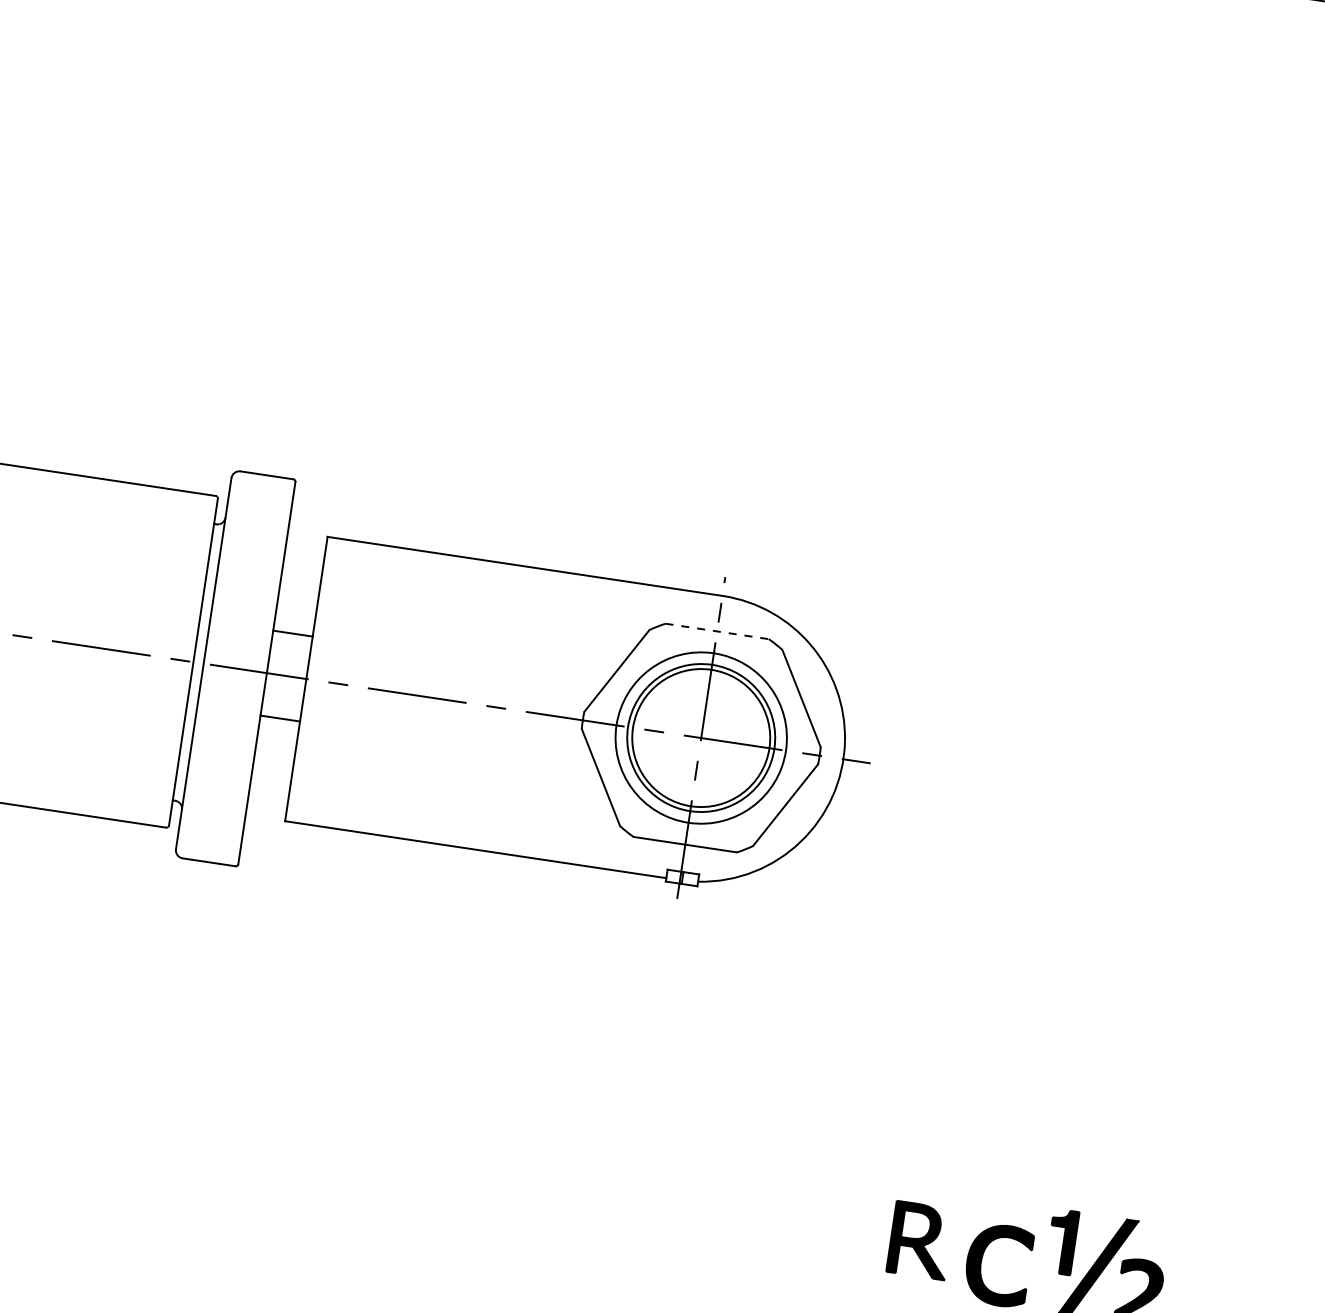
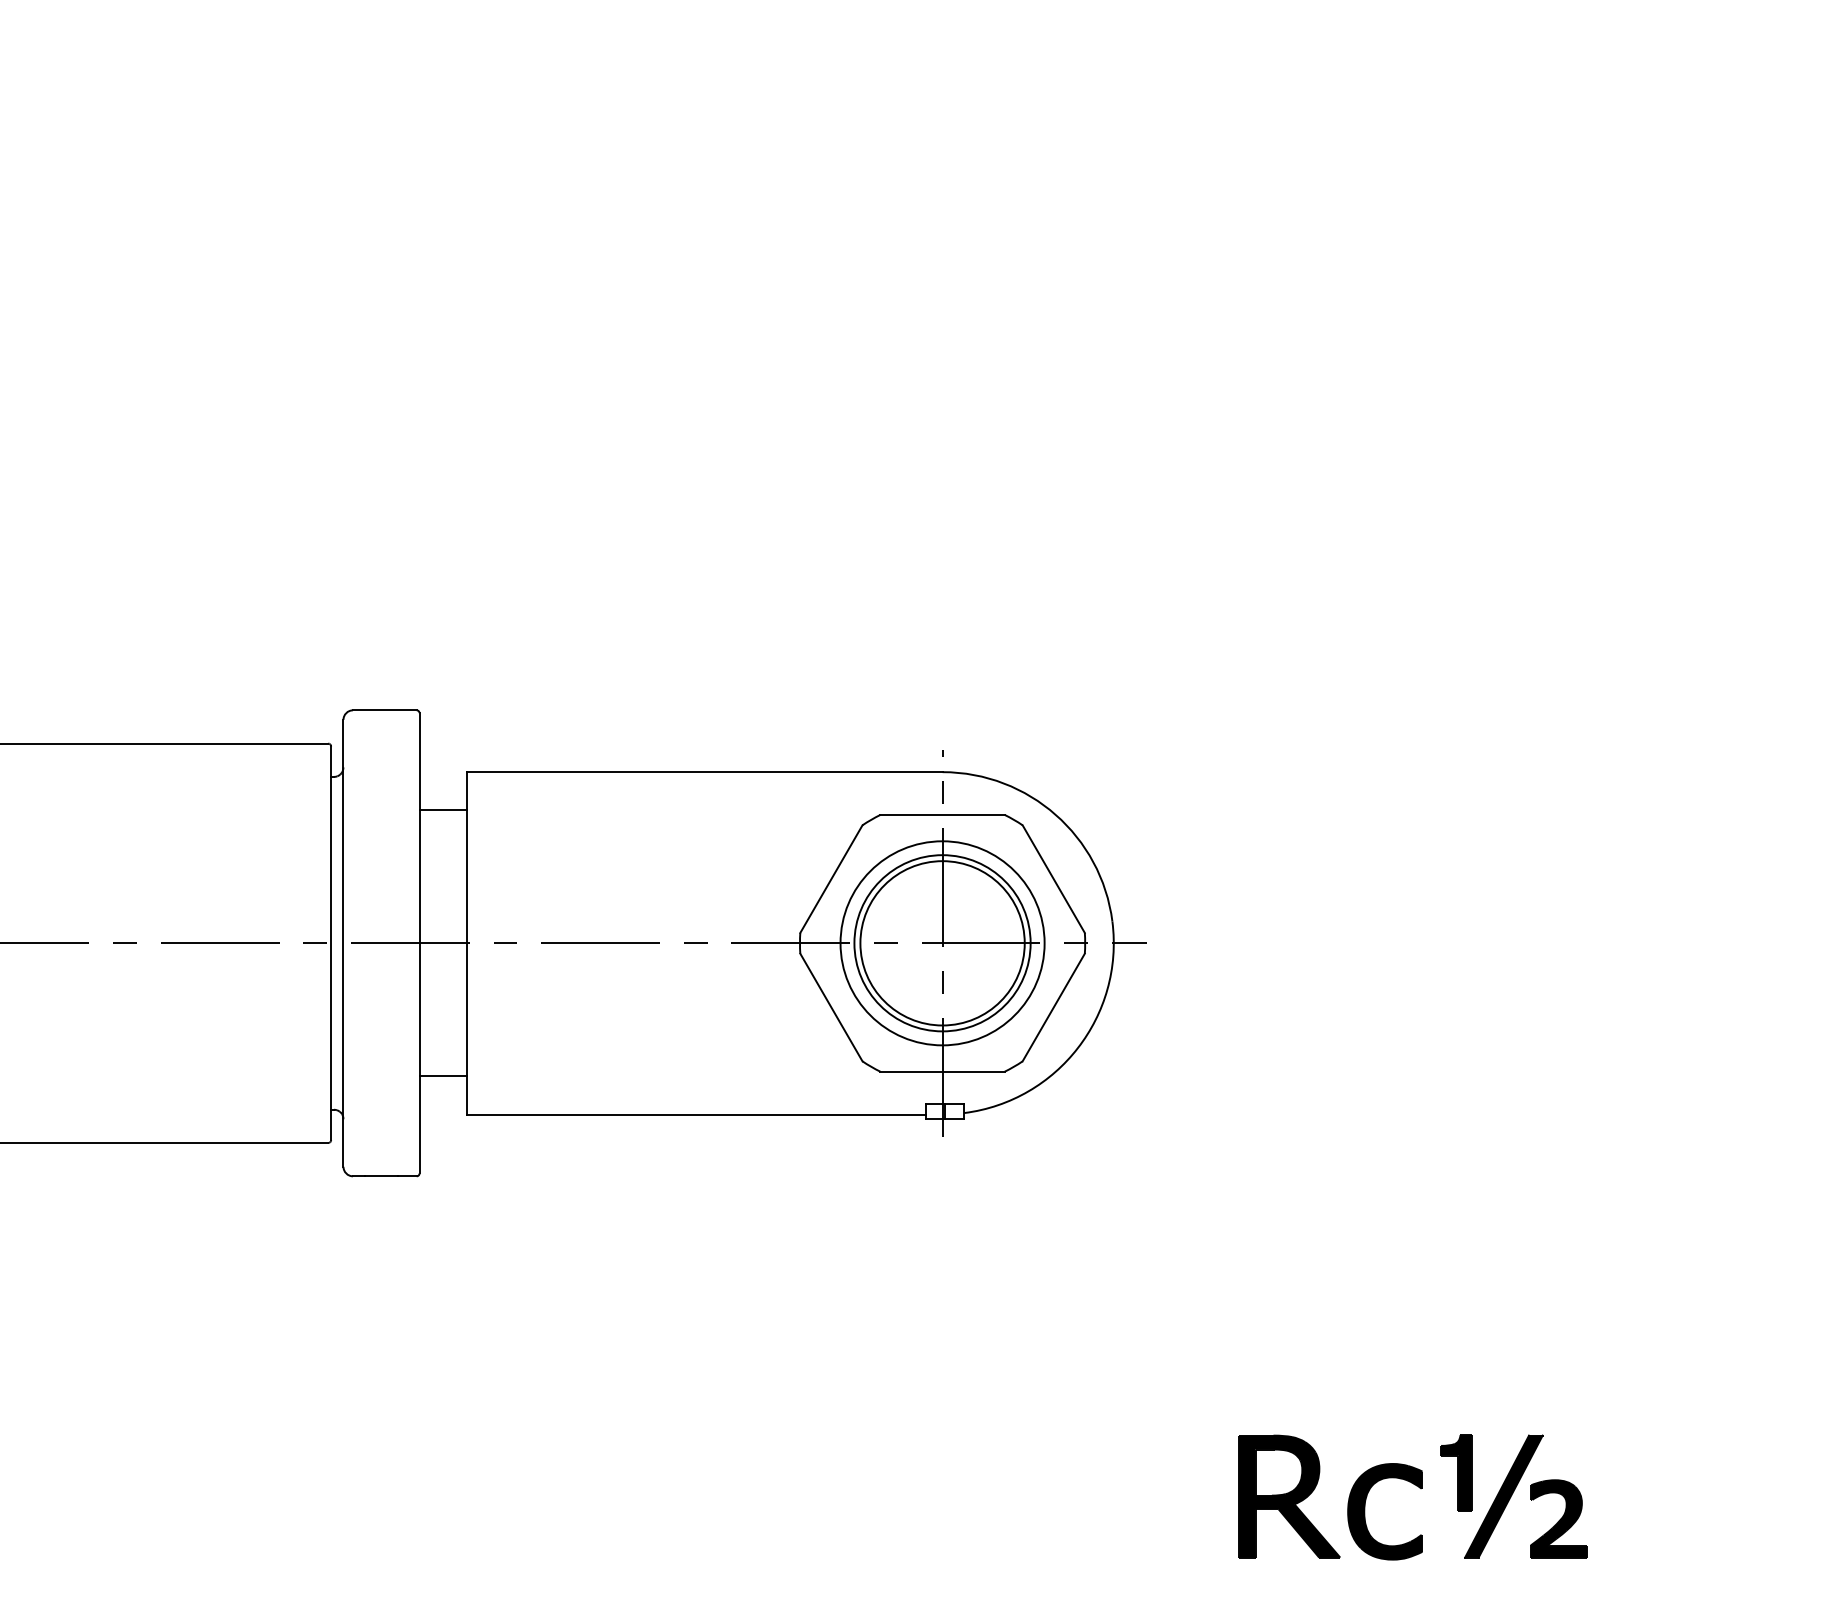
line: (718, 631) -> (943, 814), dashed -> solid
line: (293, 633) -> (443, 810), moved
line: (280, 718) -> (443, 1076), moved
part: (920, 1240) -> (1289, 1496), size x1.43

